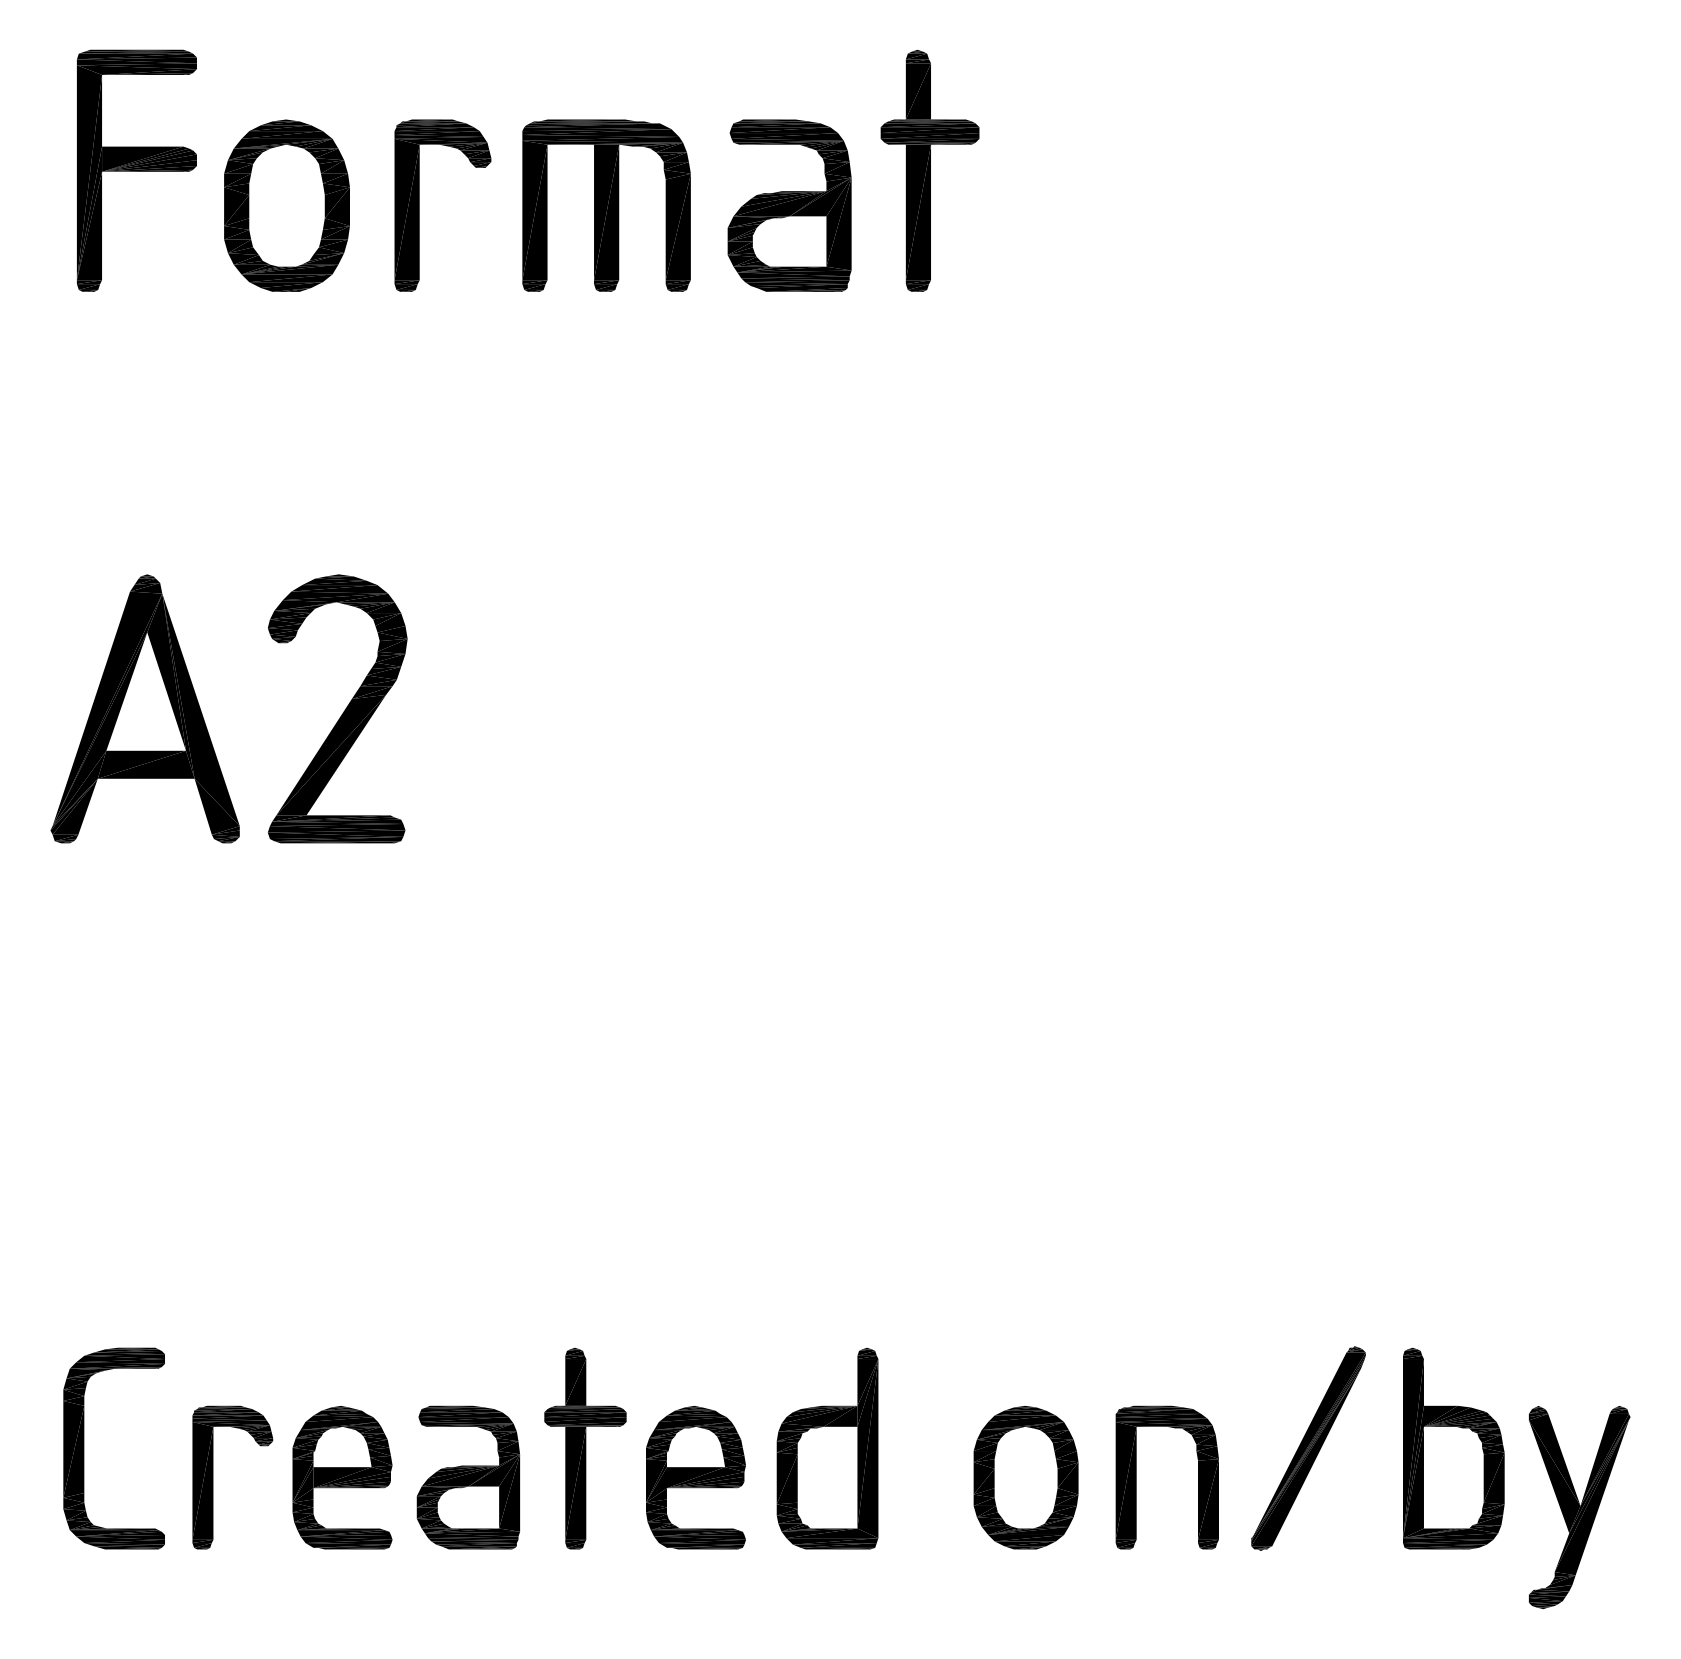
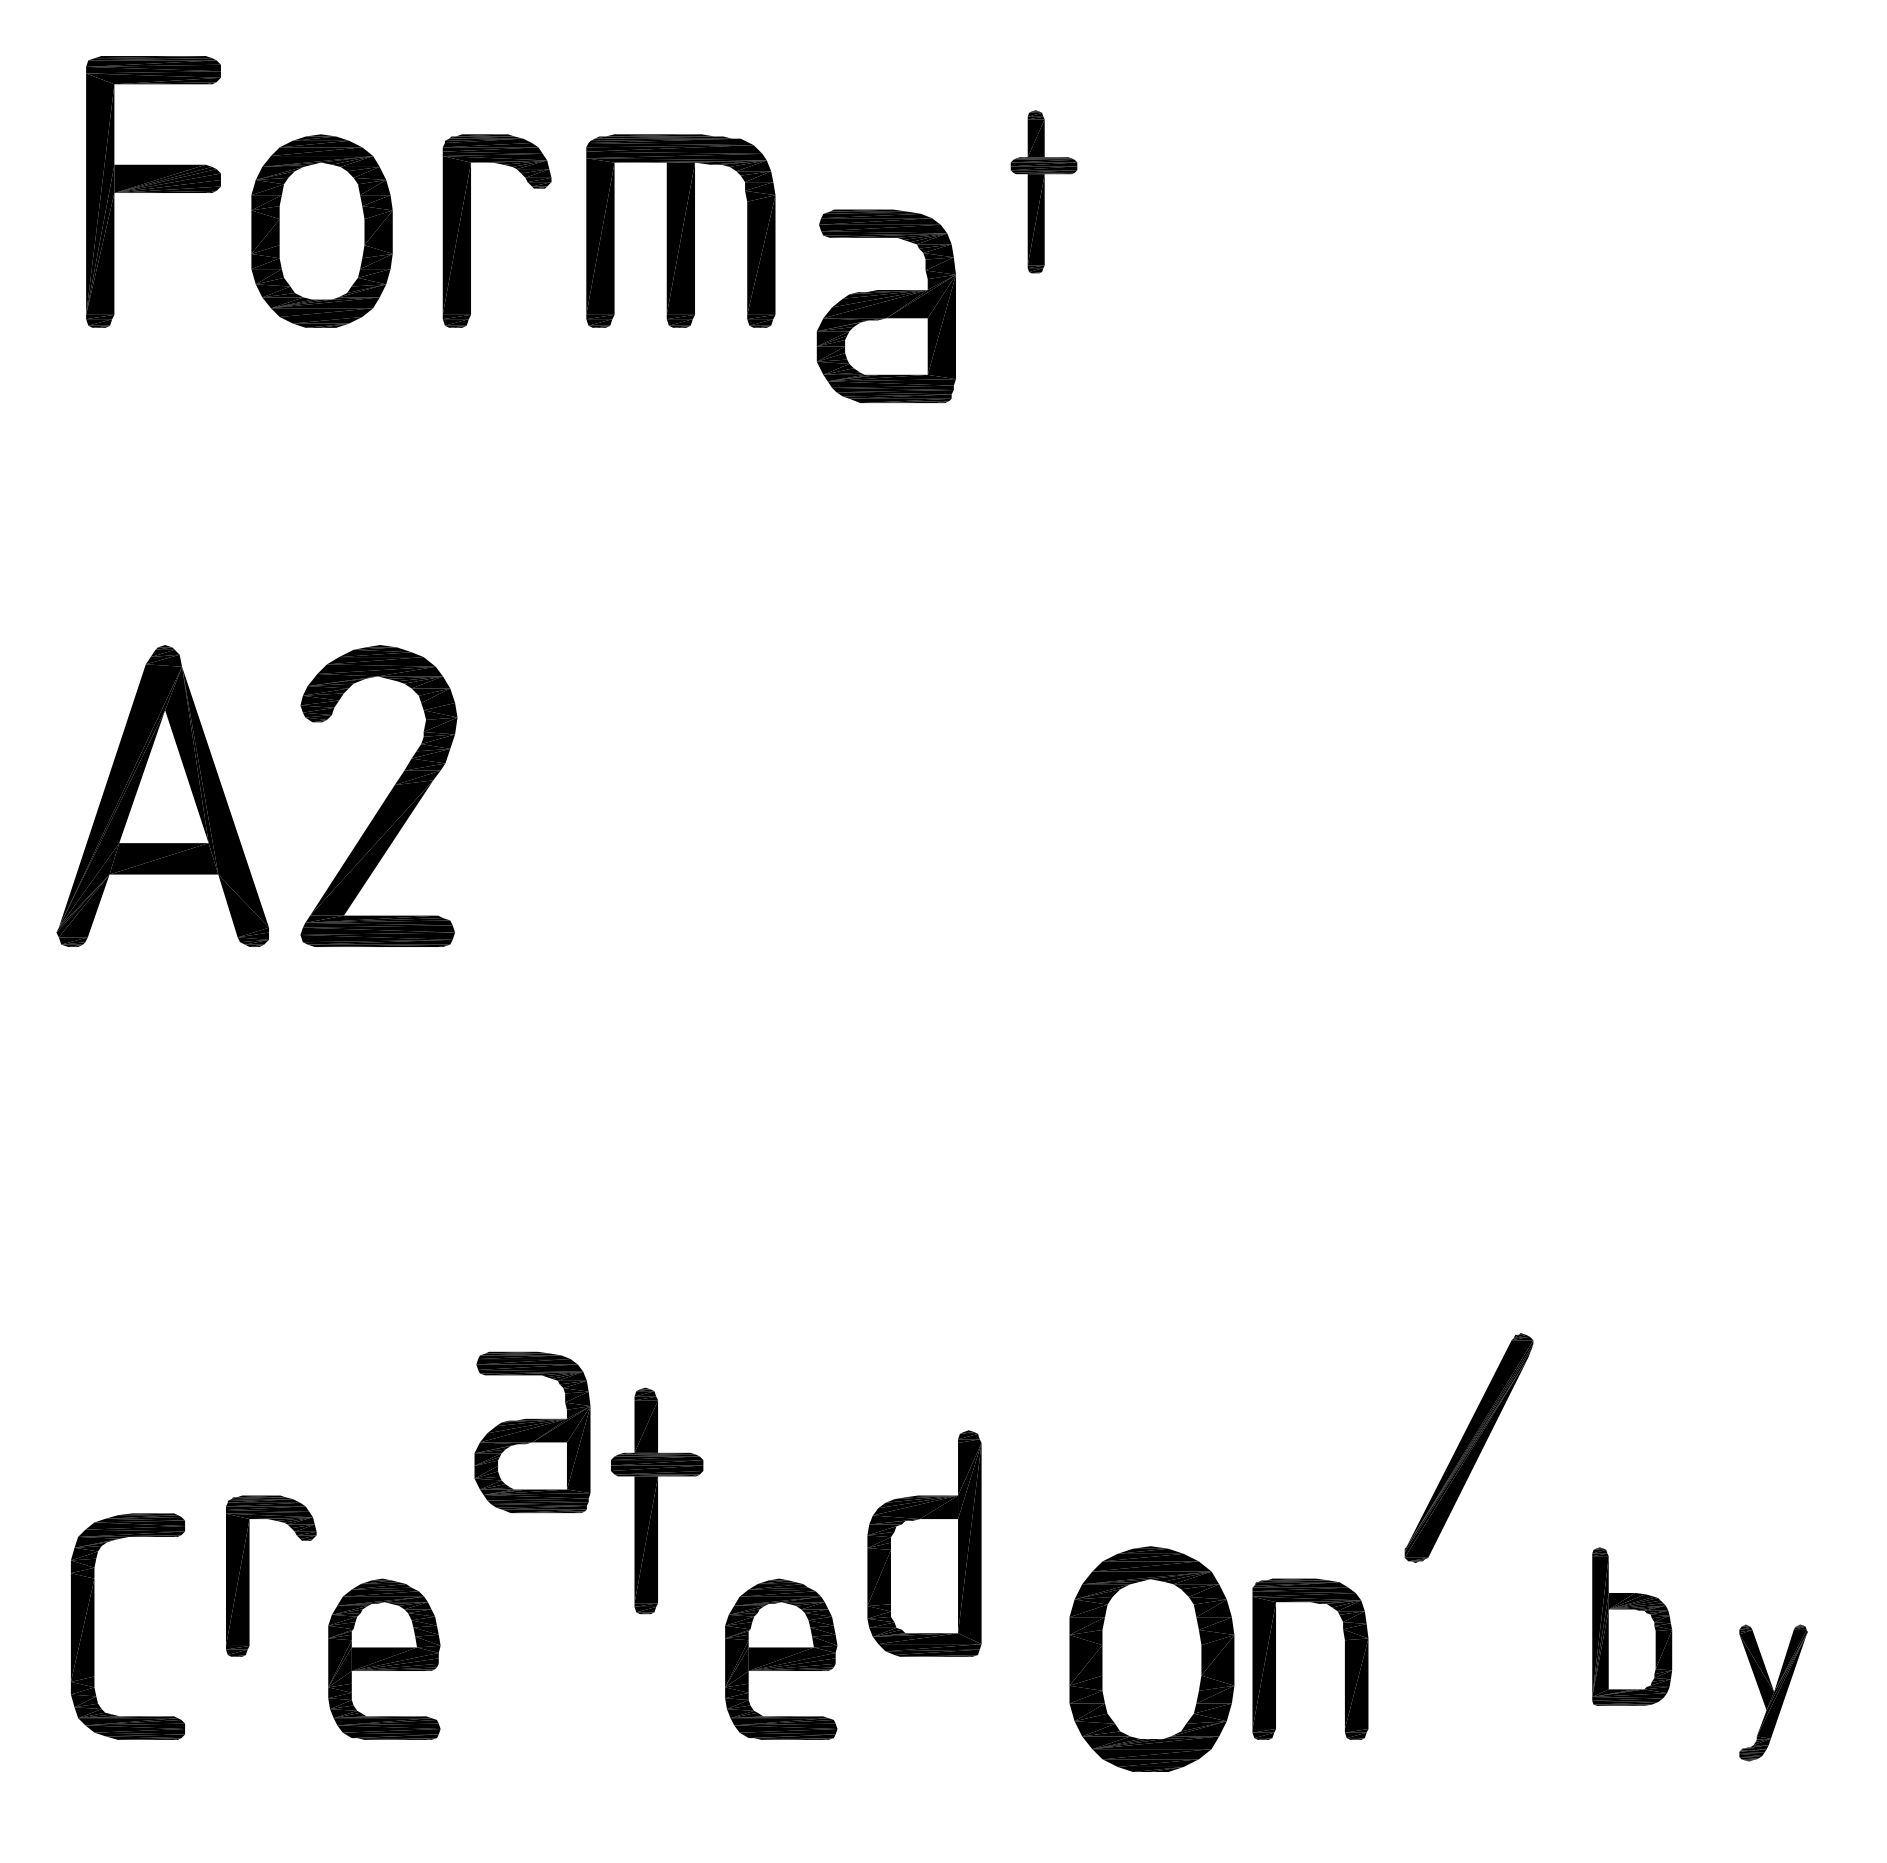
part: (929, 170) -> (1043, 191), size x0.6
part: (789, 205) -> (886, 306), moved
part: (585, 1448) -> (657, 1500), moved
part: (827, 1448) -> (924, 1543), moved
part: (1308, 1448) -> (1468, 1447), moved
part: (1453, 1448) -> (1631, 1626), size x0.7
part: (213, 1477) -> (249, 1575), moved
part: (468, 1477) -> (532, 1432), moved
part: (1025, 1477) -> (1151, 1659), size x1.4
part: (1579, 1507) -> (1773, 1692), size x0.6

